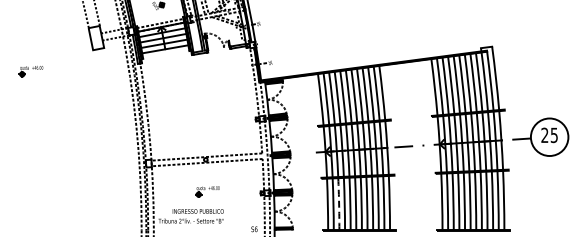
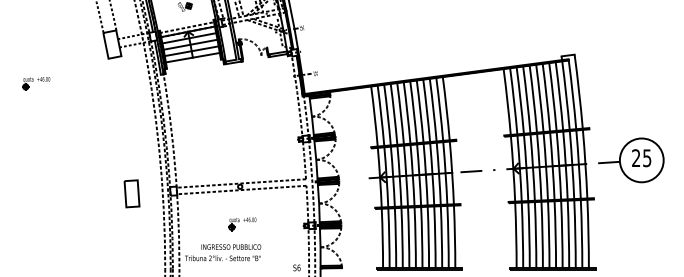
part: (113, 165) -> (132, 193), added
arc: (339, 203) -> (396, 237), dashed -> solid

